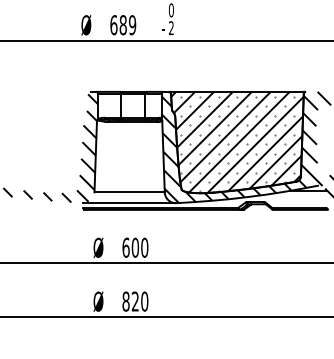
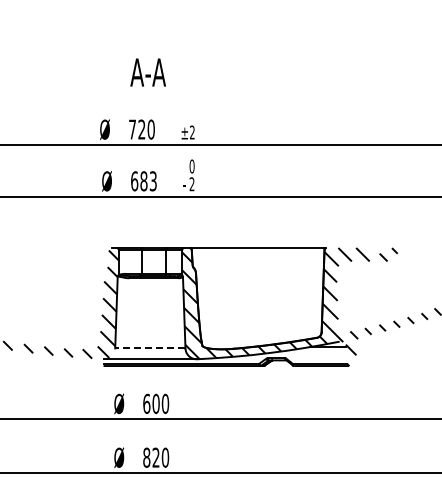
text: (131, 25) -> (152, 181), 689 -> 683
hatch: (236, 142) -> (257, 298), removed
line: (128, 192) -> (149, 348), solid -> dashed

